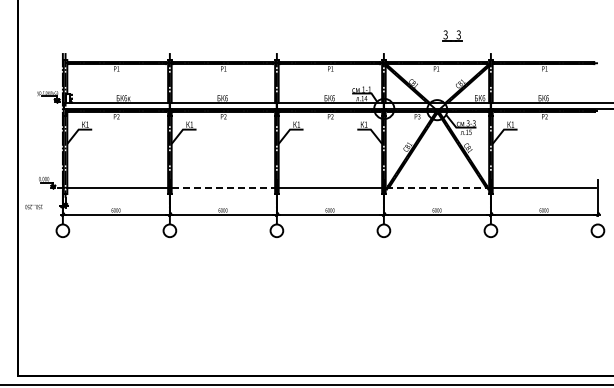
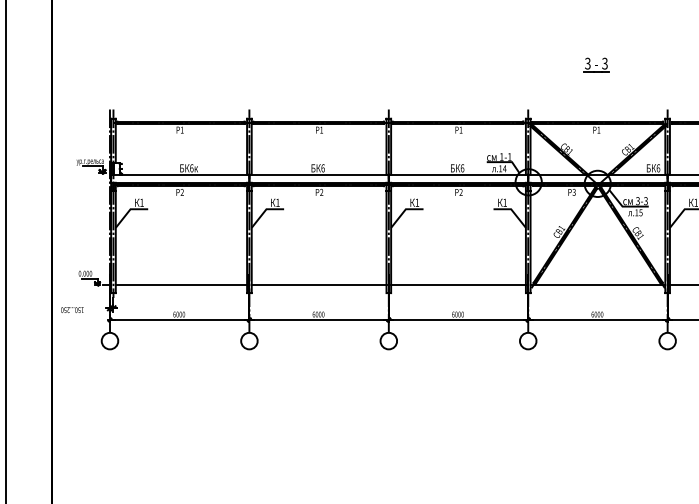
part: (452, 35) -> (596, 64), moved
line: (223, 187) -> (319, 284), dashed -> solid
line: (437, 187) -> (598, 284), dashed -> solid

